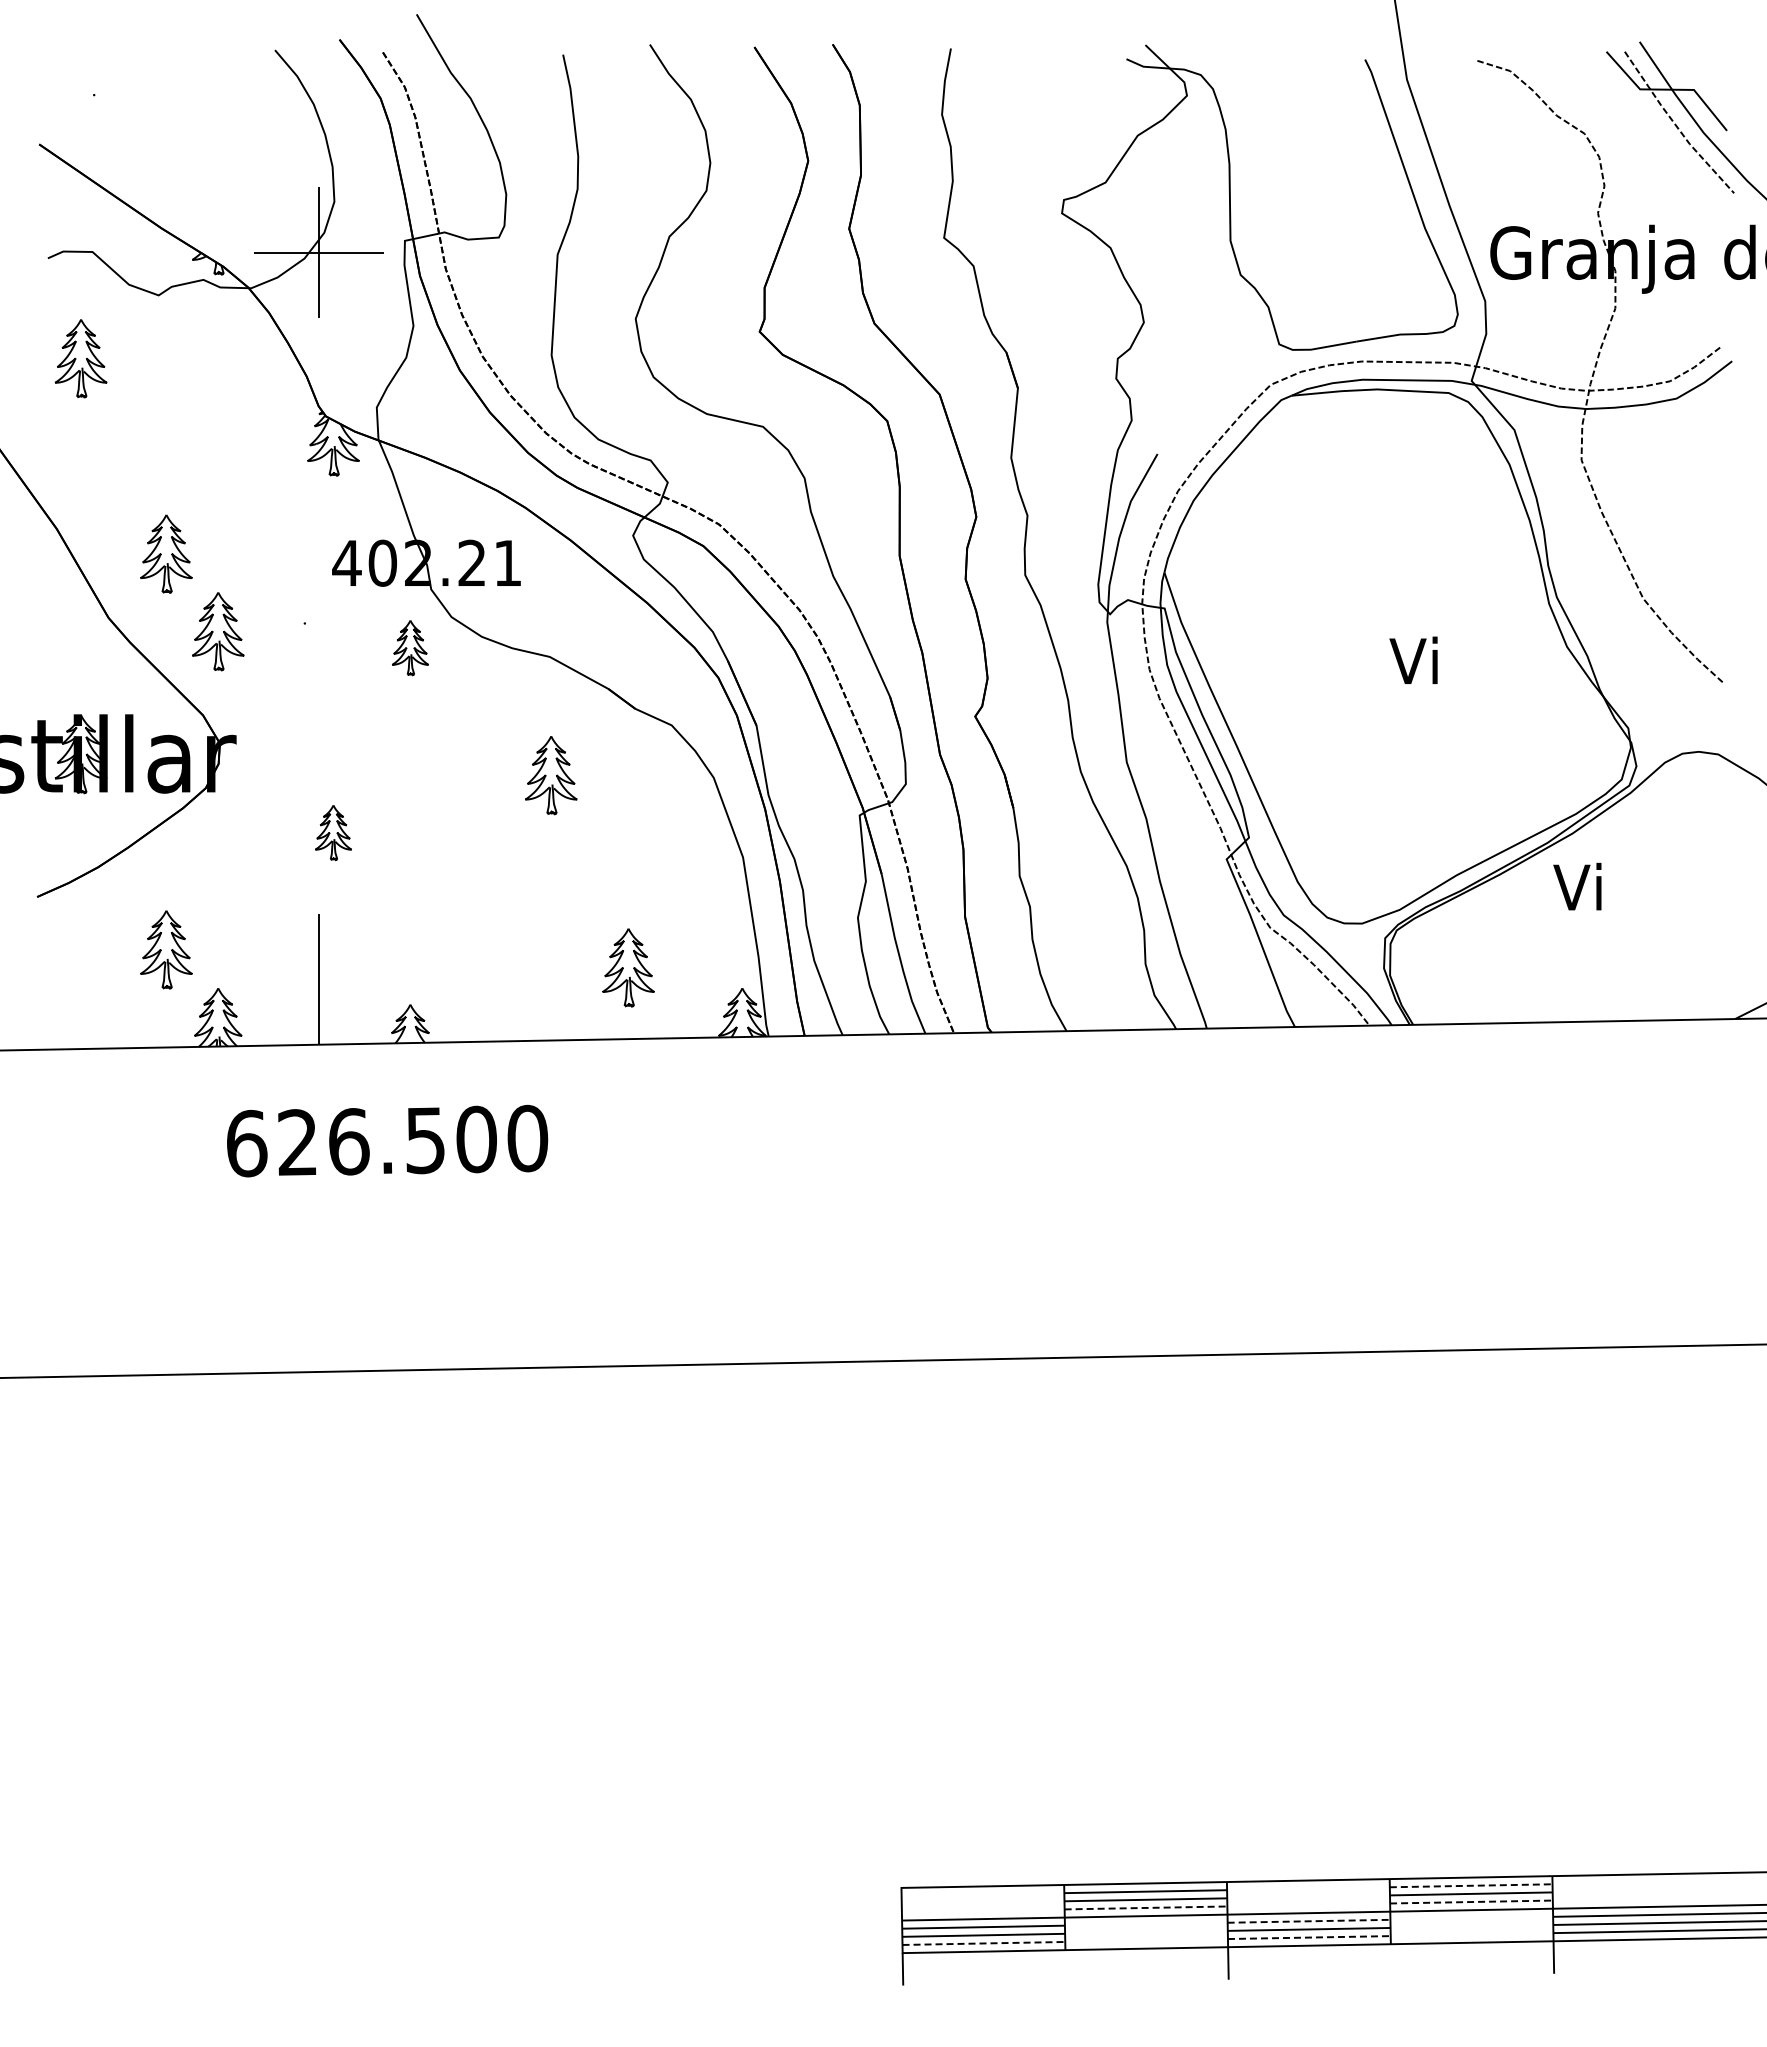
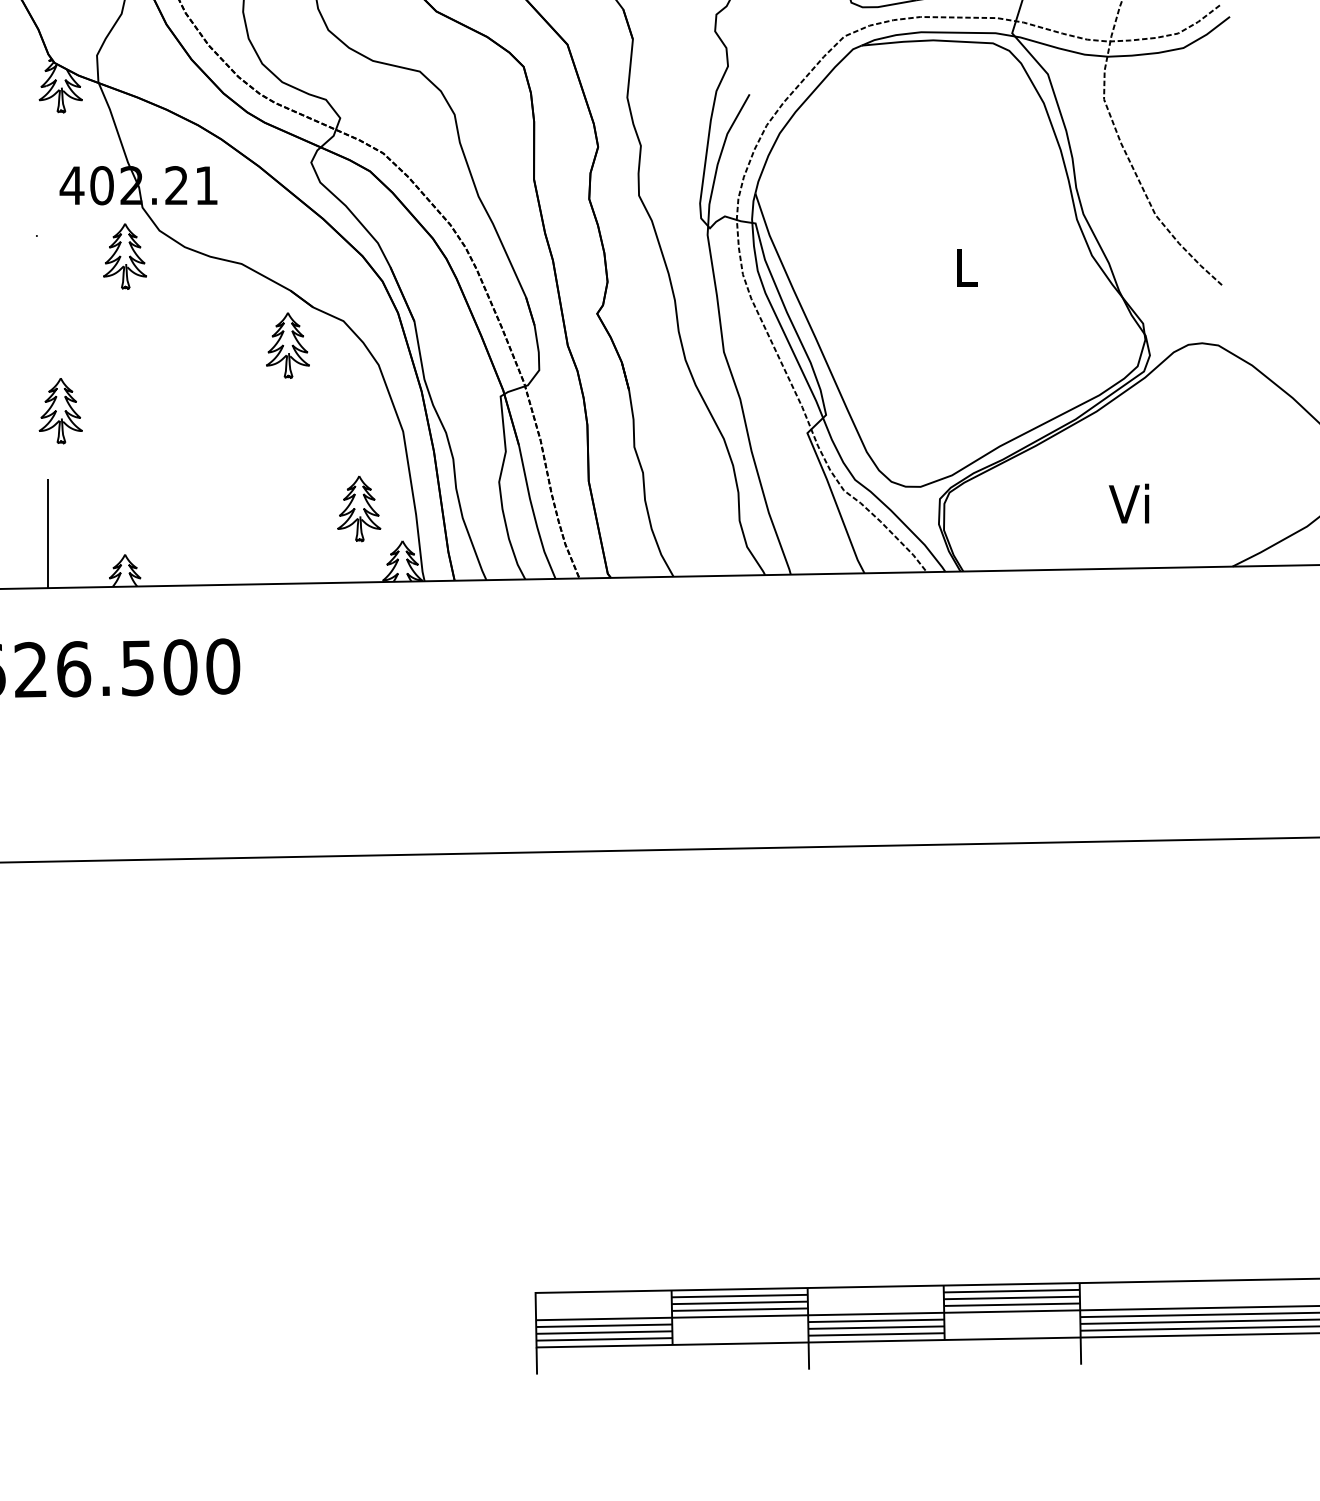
part: (410, 647) -> (125, 256), size x1.43
text: (1413, 660) -> (963, 266), Vi -> L
part: (551, 775) -> (288, 345), moved
part: (333, 832) -> (60, 410), size x1.43
text: (1577, 886) -> (1129, 503), moved
part: (628, 967) -> (359, 508), moved
line: (1471, 1885) -> (1012, 1290), dashed -> solid
line: (1471, 1902) -> (1012, 1305), dashed -> solid
line: (1146, 1907) -> (740, 1309), dashed -> solid
line: (1309, 1921) -> (876, 1321), dashed -> solid
line: (1309, 1937) -> (876, 1334), dashed -> solid
line: (984, 1943) -> (604, 1339), dashed -> solid

